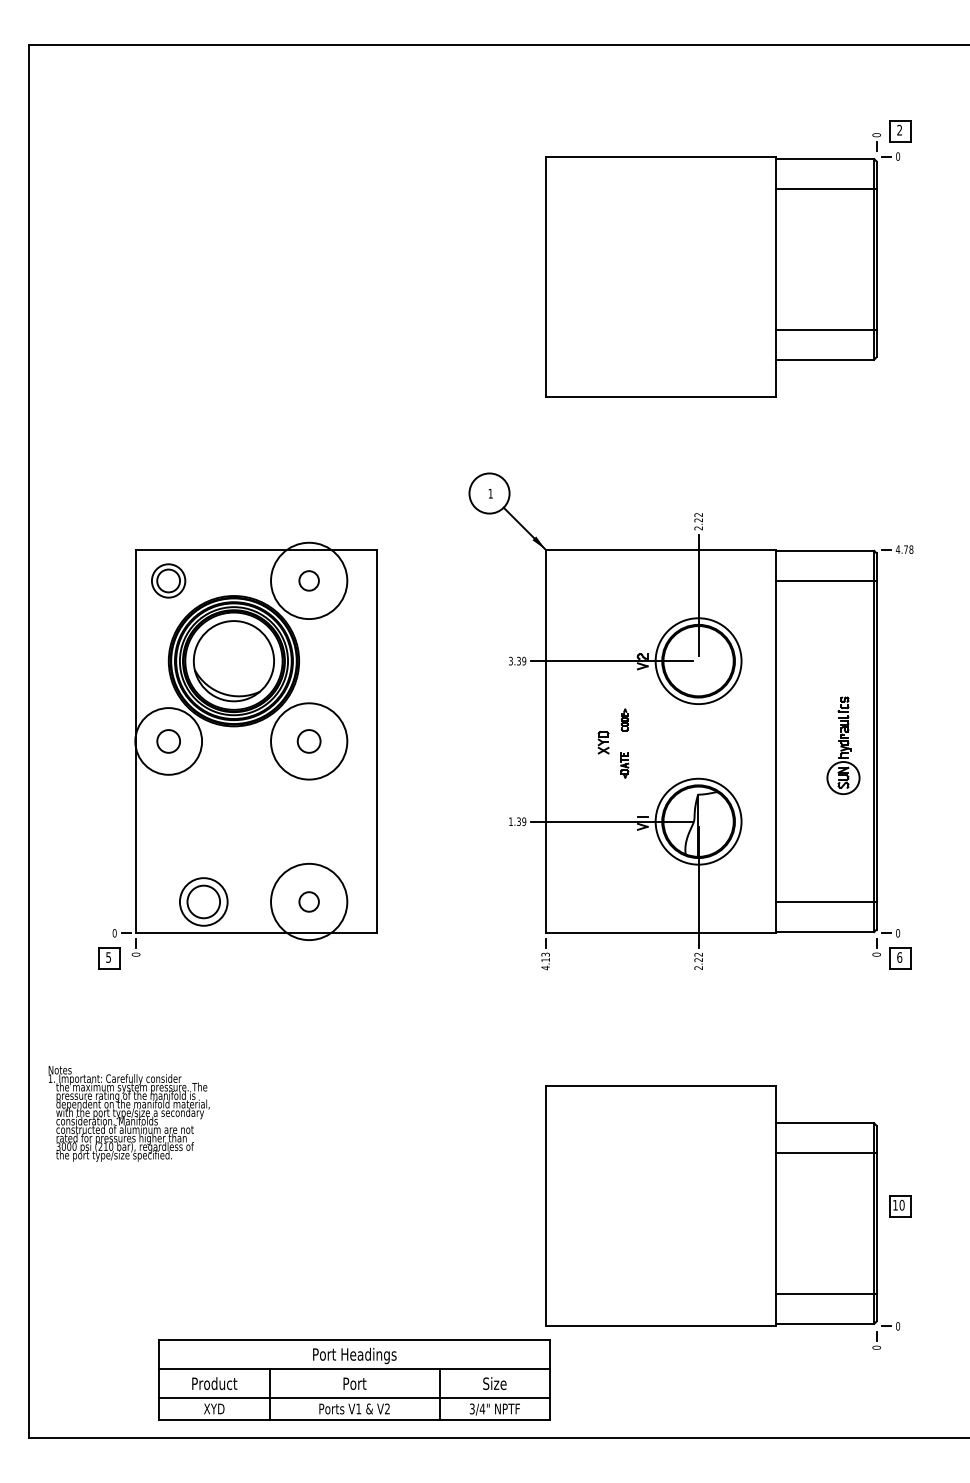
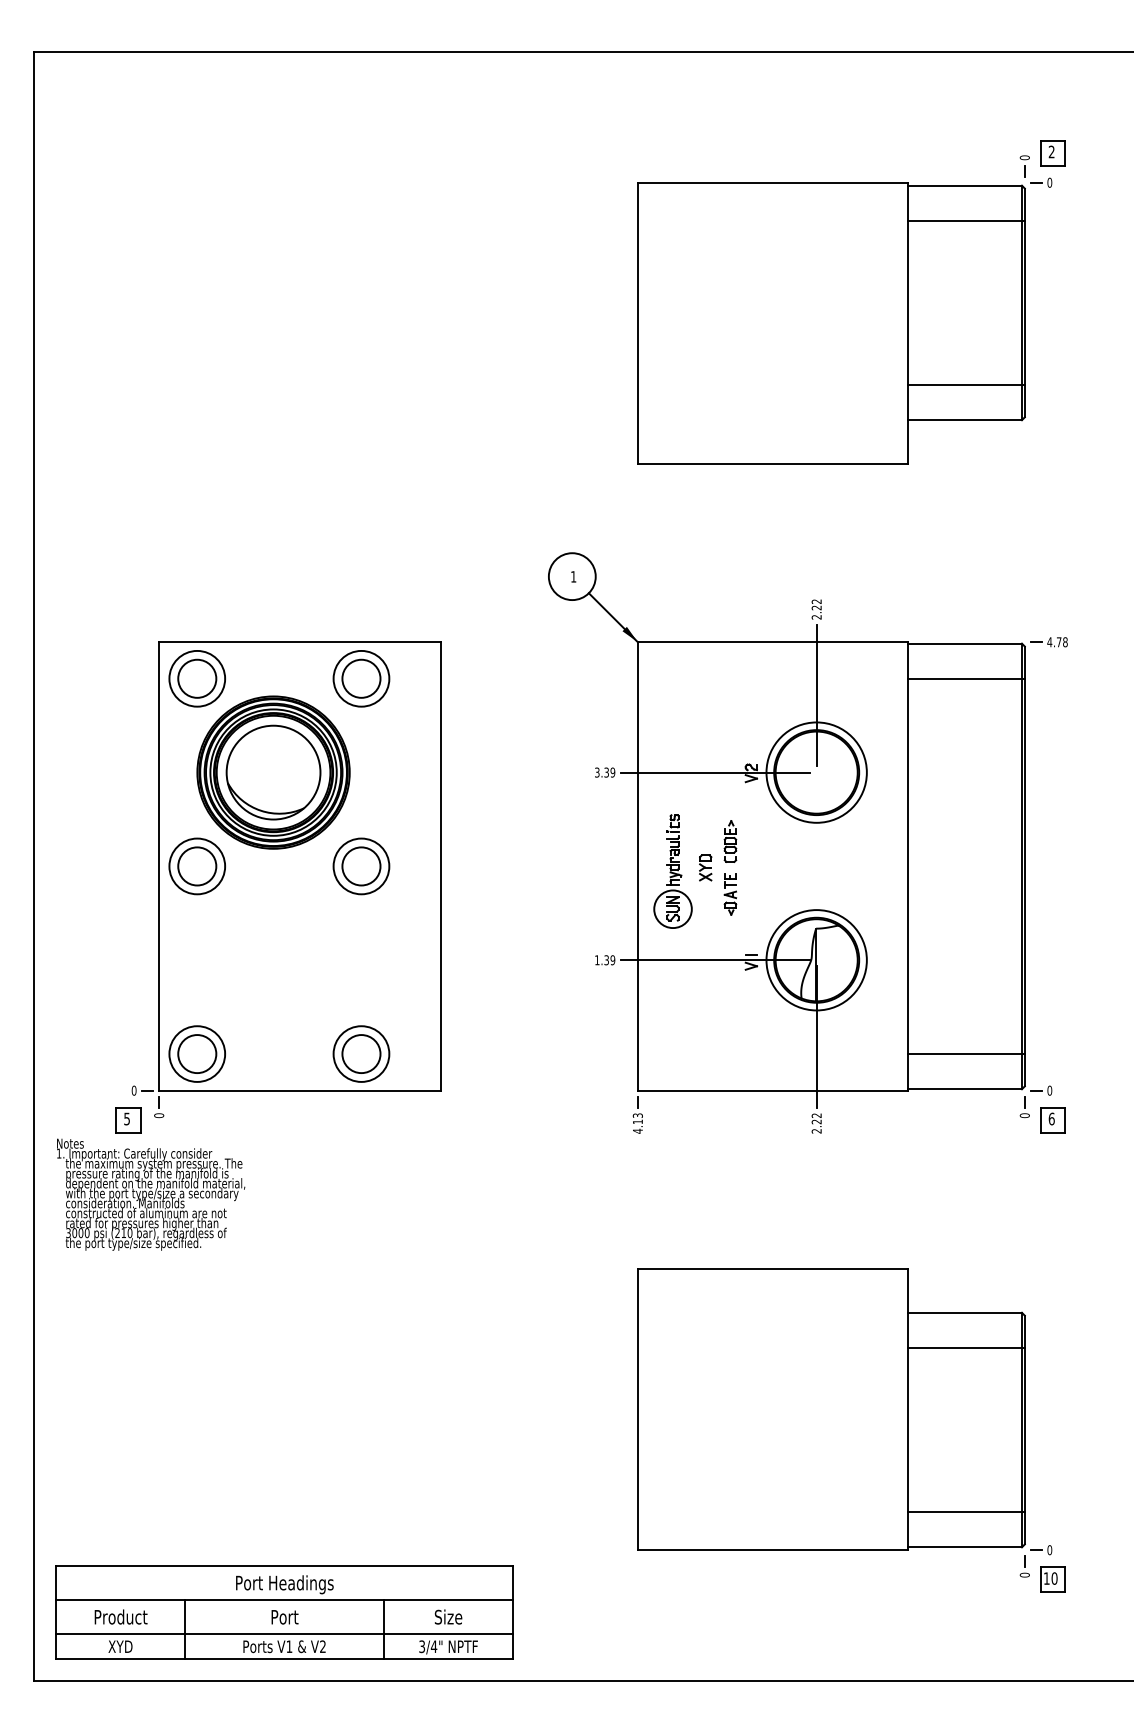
part: (168, 580) -> (196, 678), size x1.43
circle: (309, 580) -> (361, 678), size x0.62
circle: (309, 580) -> (361, 678), size x1.67
part: (624, 720) -> (730, 841), size x1.67
circle: (168, 741) -> (197, 866), size x0.71
circle: (168, 741) -> (197, 866), size x1.43
circle: (309, 741) -> (361, 866), size x0.62
circle: (309, 741) -> (361, 866), size x1.43
part: (843, 745) -> (672, 871), moved
part: (624, 765) -> (730, 894), size x1.43
part: (203, 901) -> (196, 1053), moved
circle: (309, 901) -> (361, 1053), size x0.62
circle: (309, 902) -> (361, 1054), size x1.67
text: (129, 1113) -> (151, 1194), moved
part: (900, 1206) -> (1052, 1579), moved
part: (354, 1379) -> (284, 1612), moved

